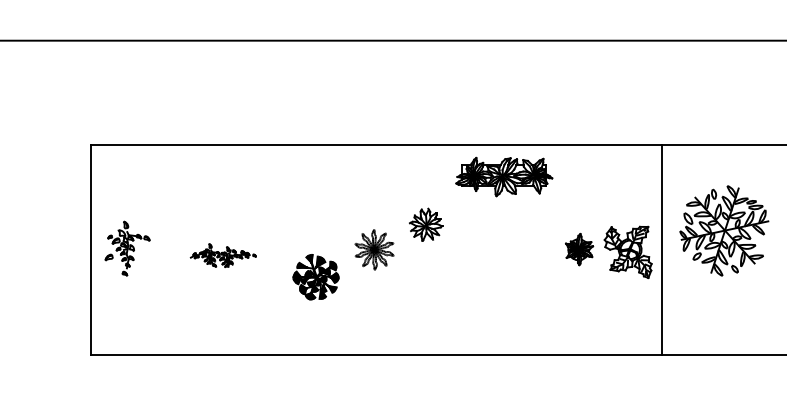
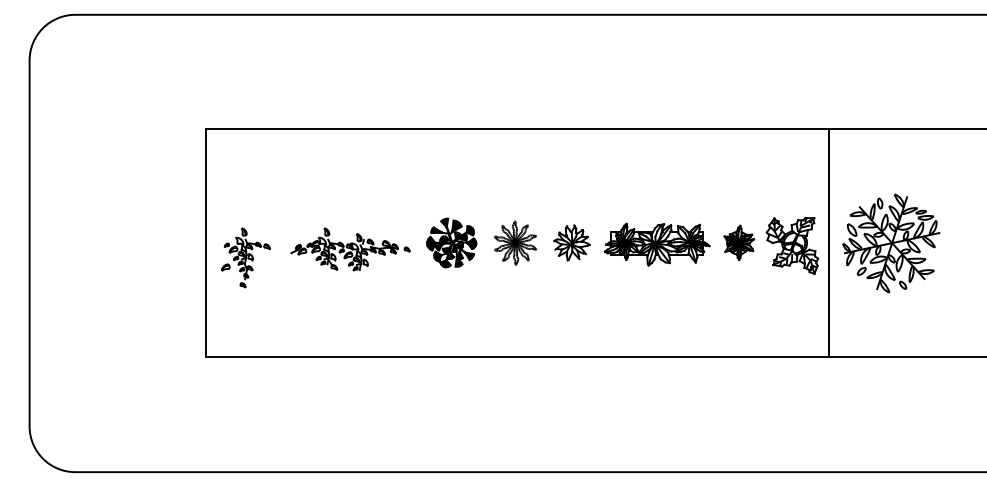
part: (503, 176) -> (656, 244), moved
part: (425, 224) -> (571, 242), moved
part: (724, 230) -> (891, 243), moved
part: (127, 248) -> (245, 257), moved
part: (223, 255) -> (350, 249), size x1.67
part: (315, 276) -> (451, 242), moved

